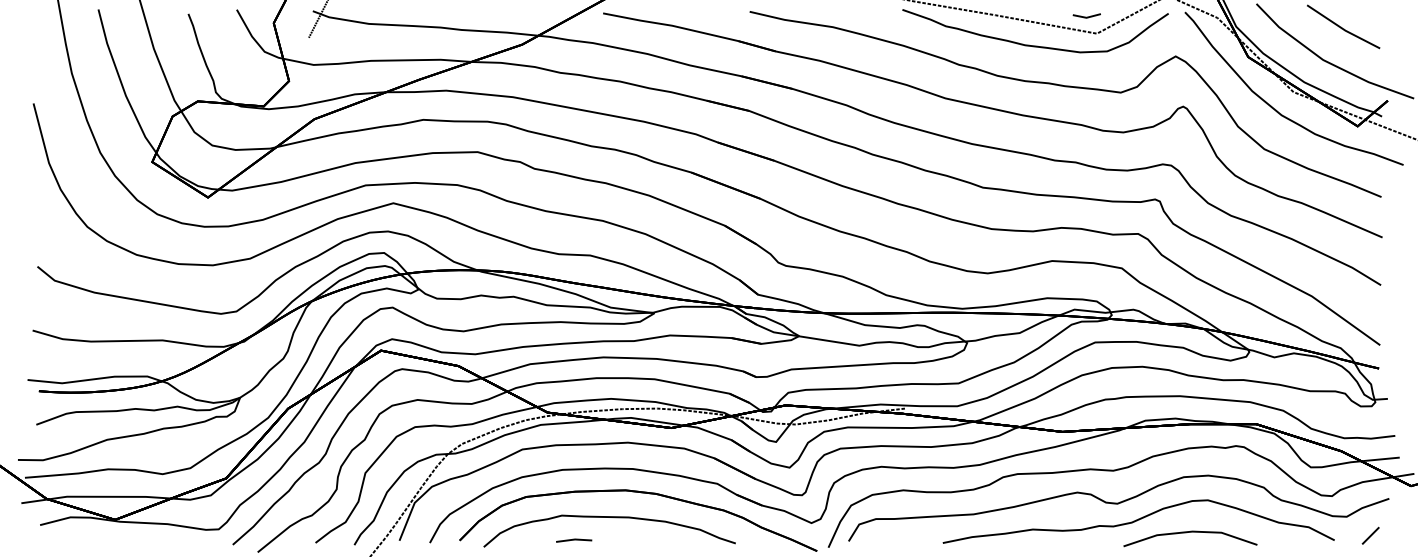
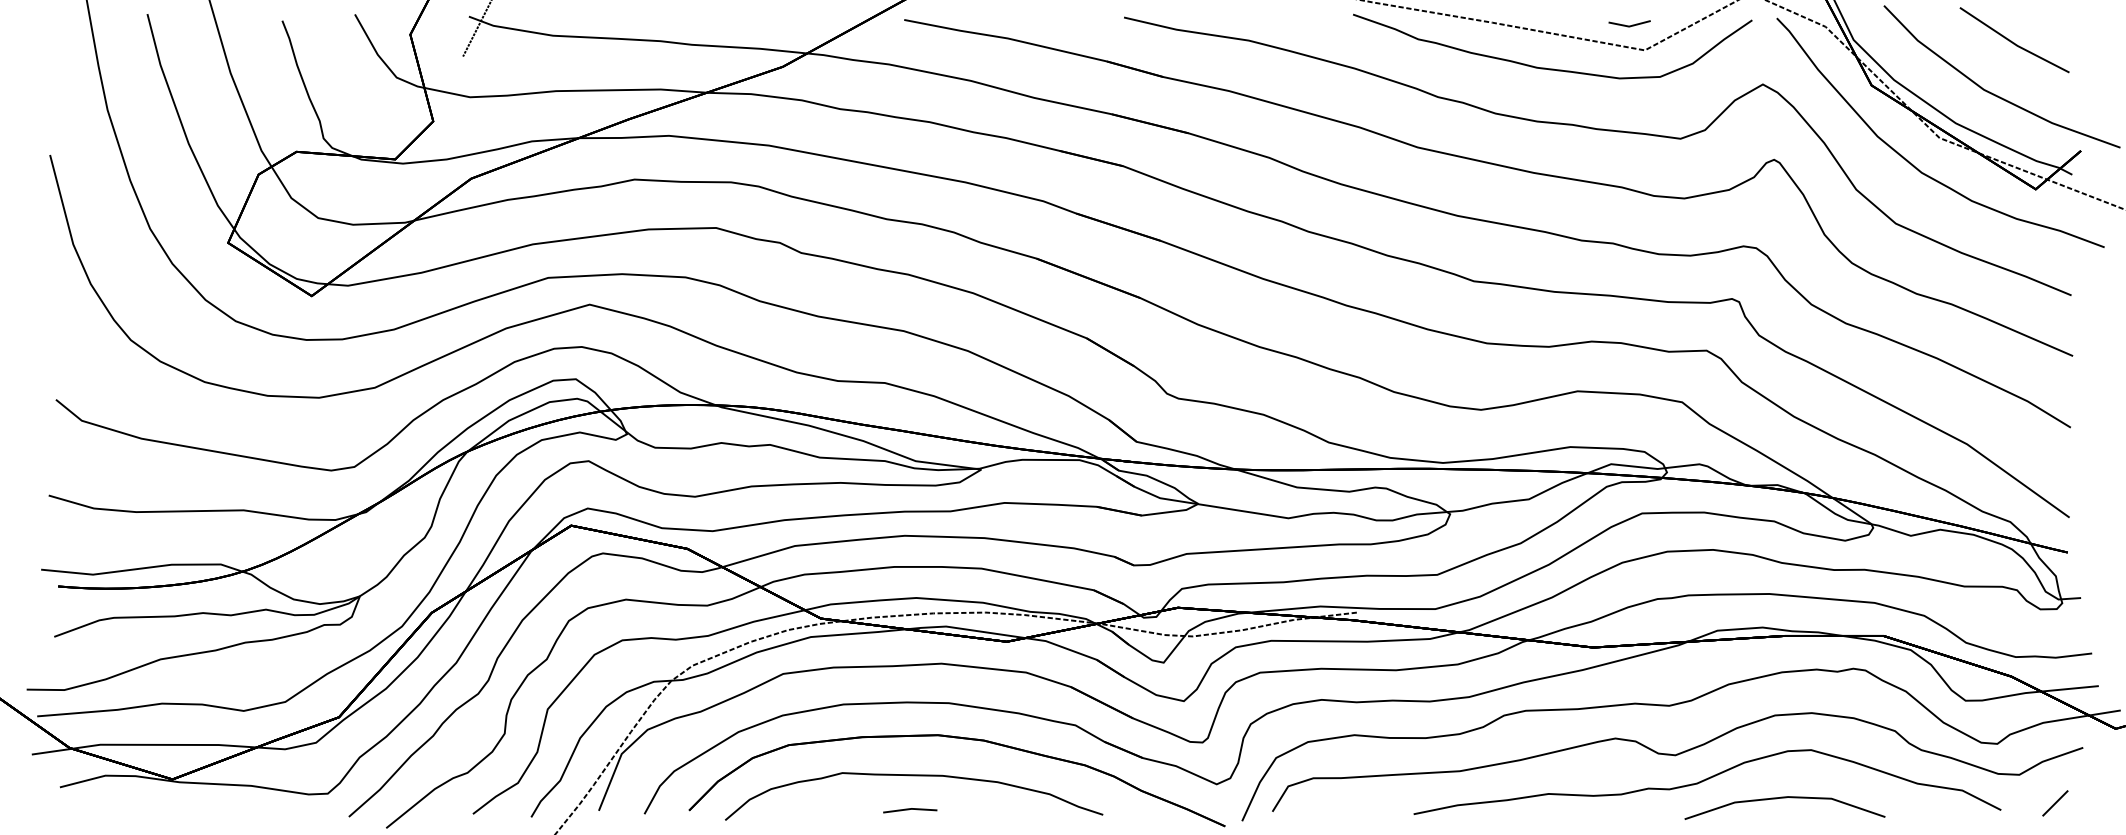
part: (574, 540) -> (910, 810), moved

